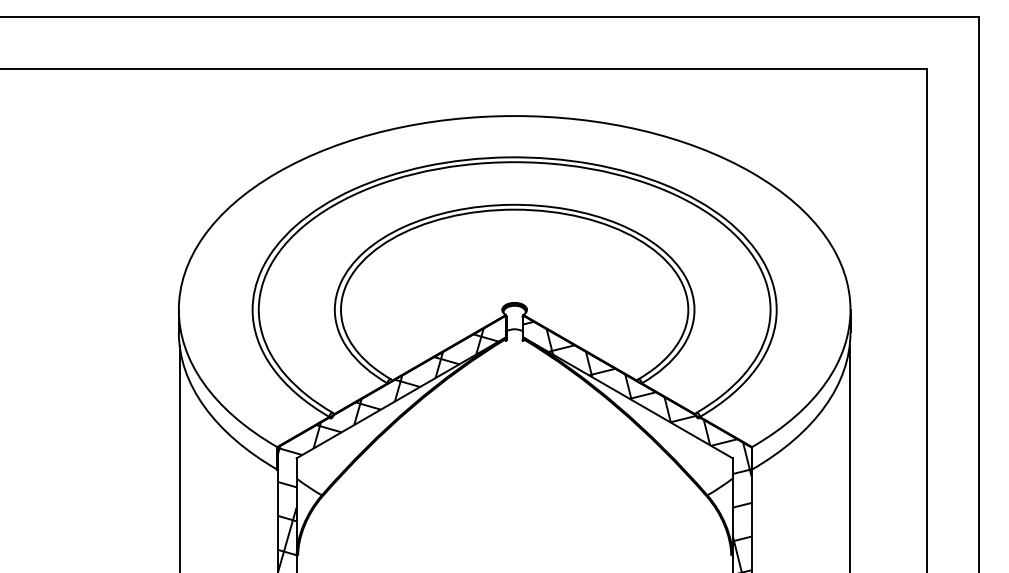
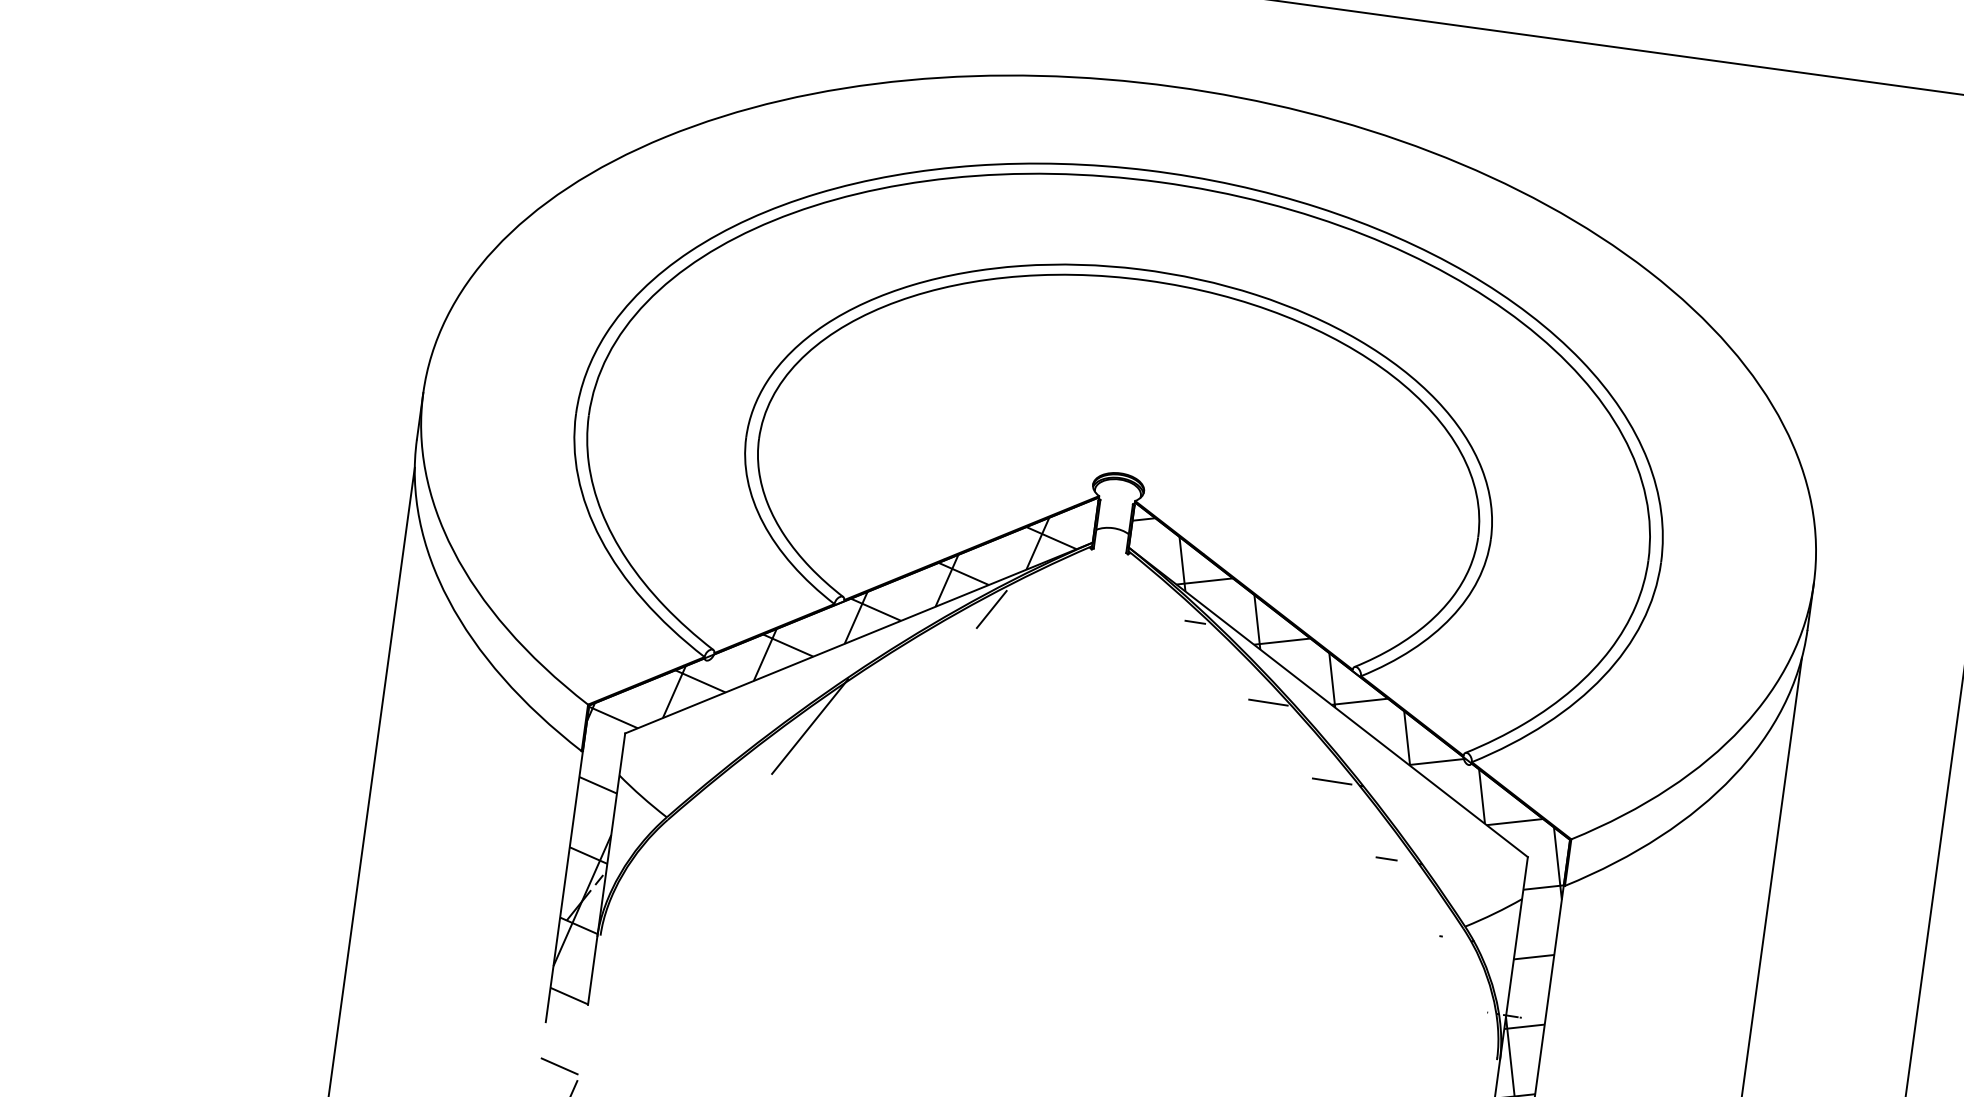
hatch: (647, 451) -> (1353, 818), added
hatch: (374, 457) -> (786, 753), added

